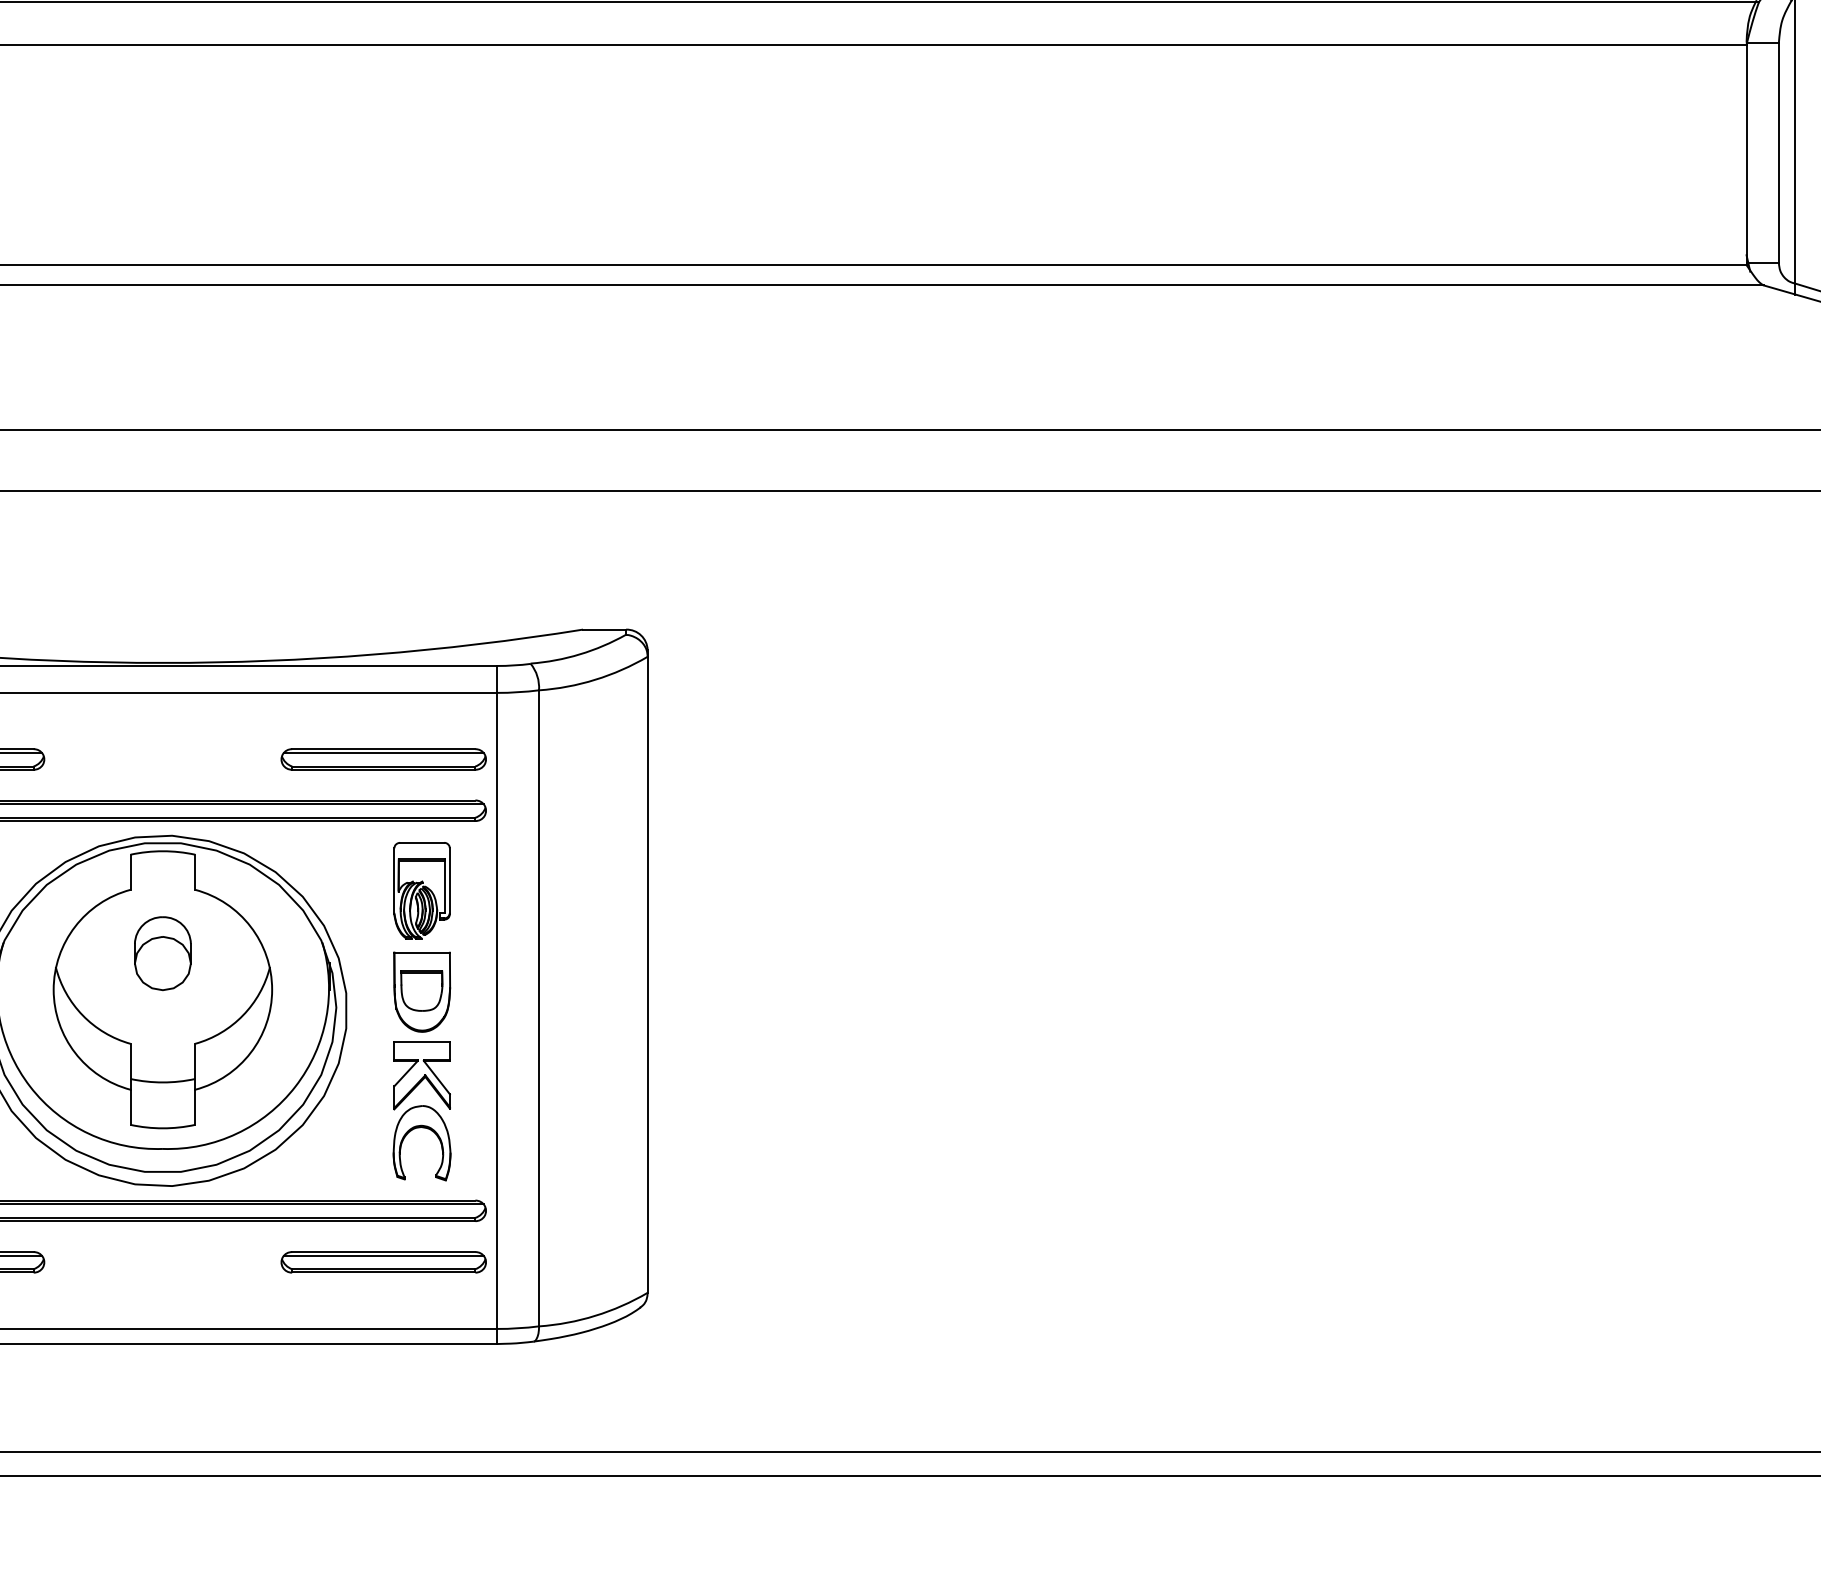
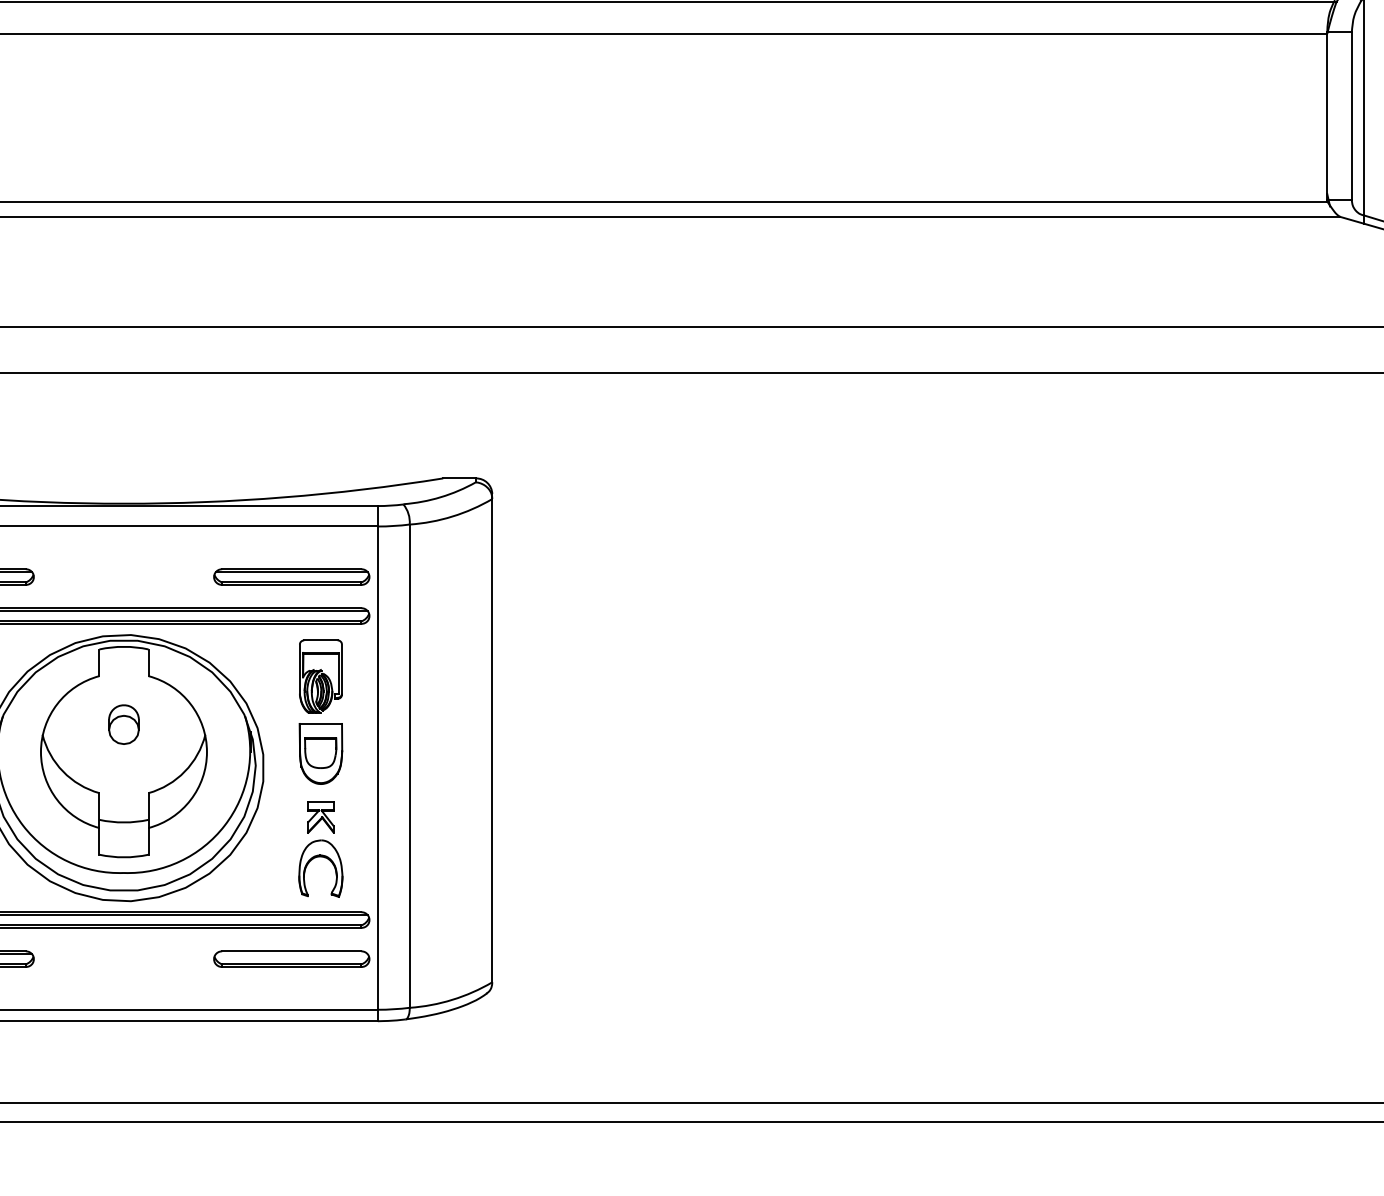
part: (162, 953) -> (123, 724), size x0.7
part: (421, 1075) -> (320, 817), size x0.6
line: (383, 1255) -> (291, 953), removed

